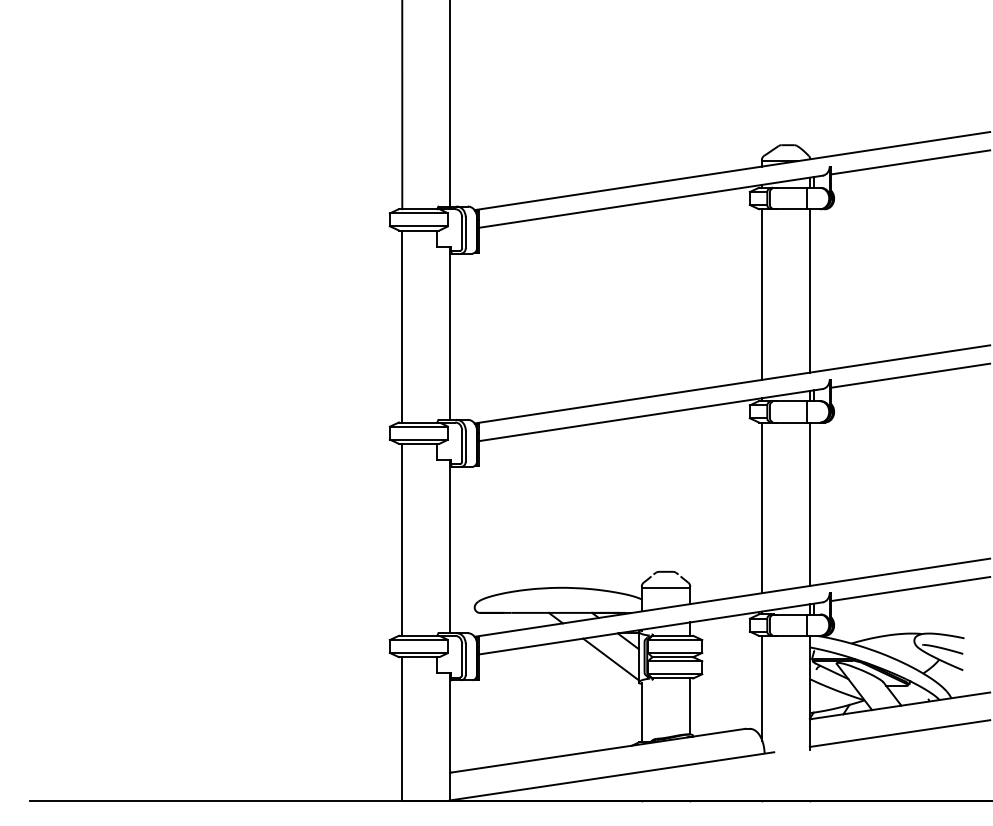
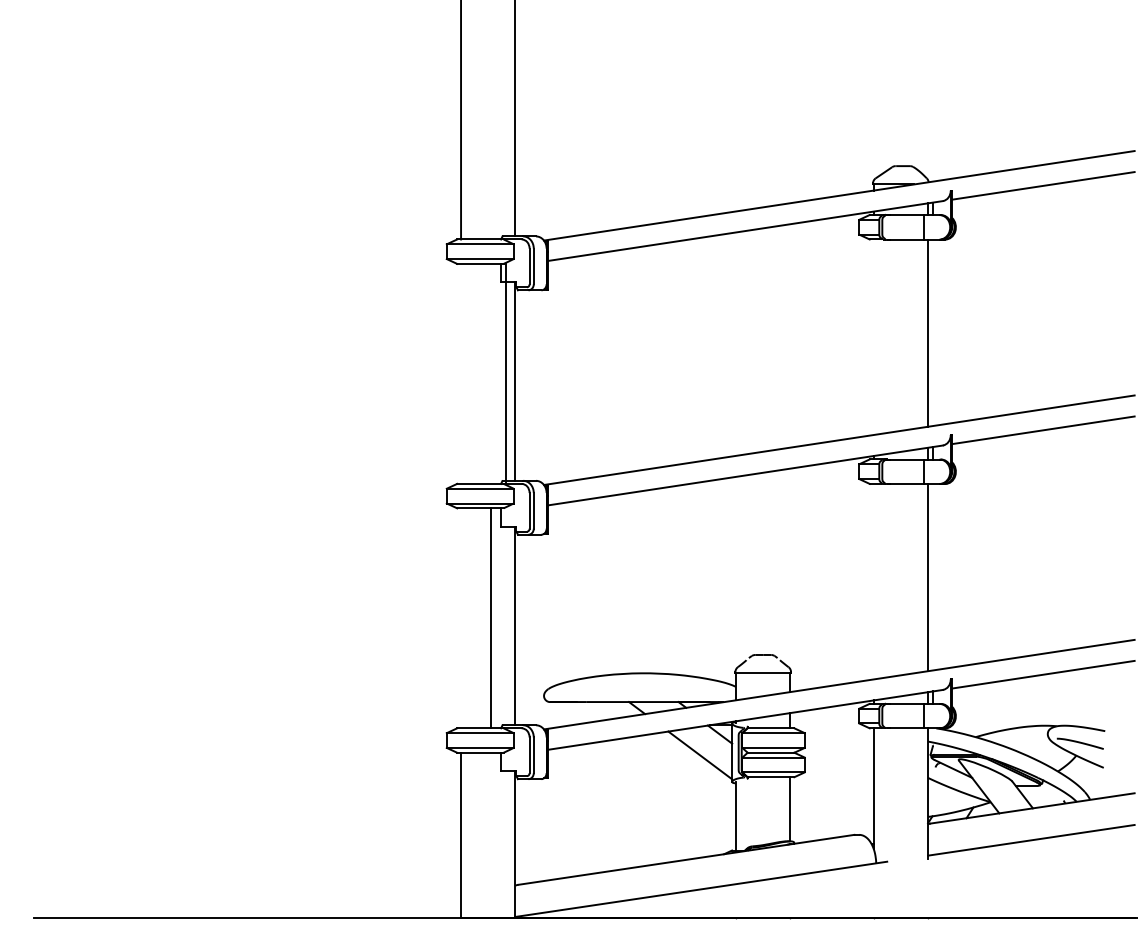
line: (762, 294) -> (873, 337), removed
line: (402, 326) -> (505, 373), moved
line: (762, 507) -> (873, 581), removed
line: (402, 539) -> (491, 617), moved

